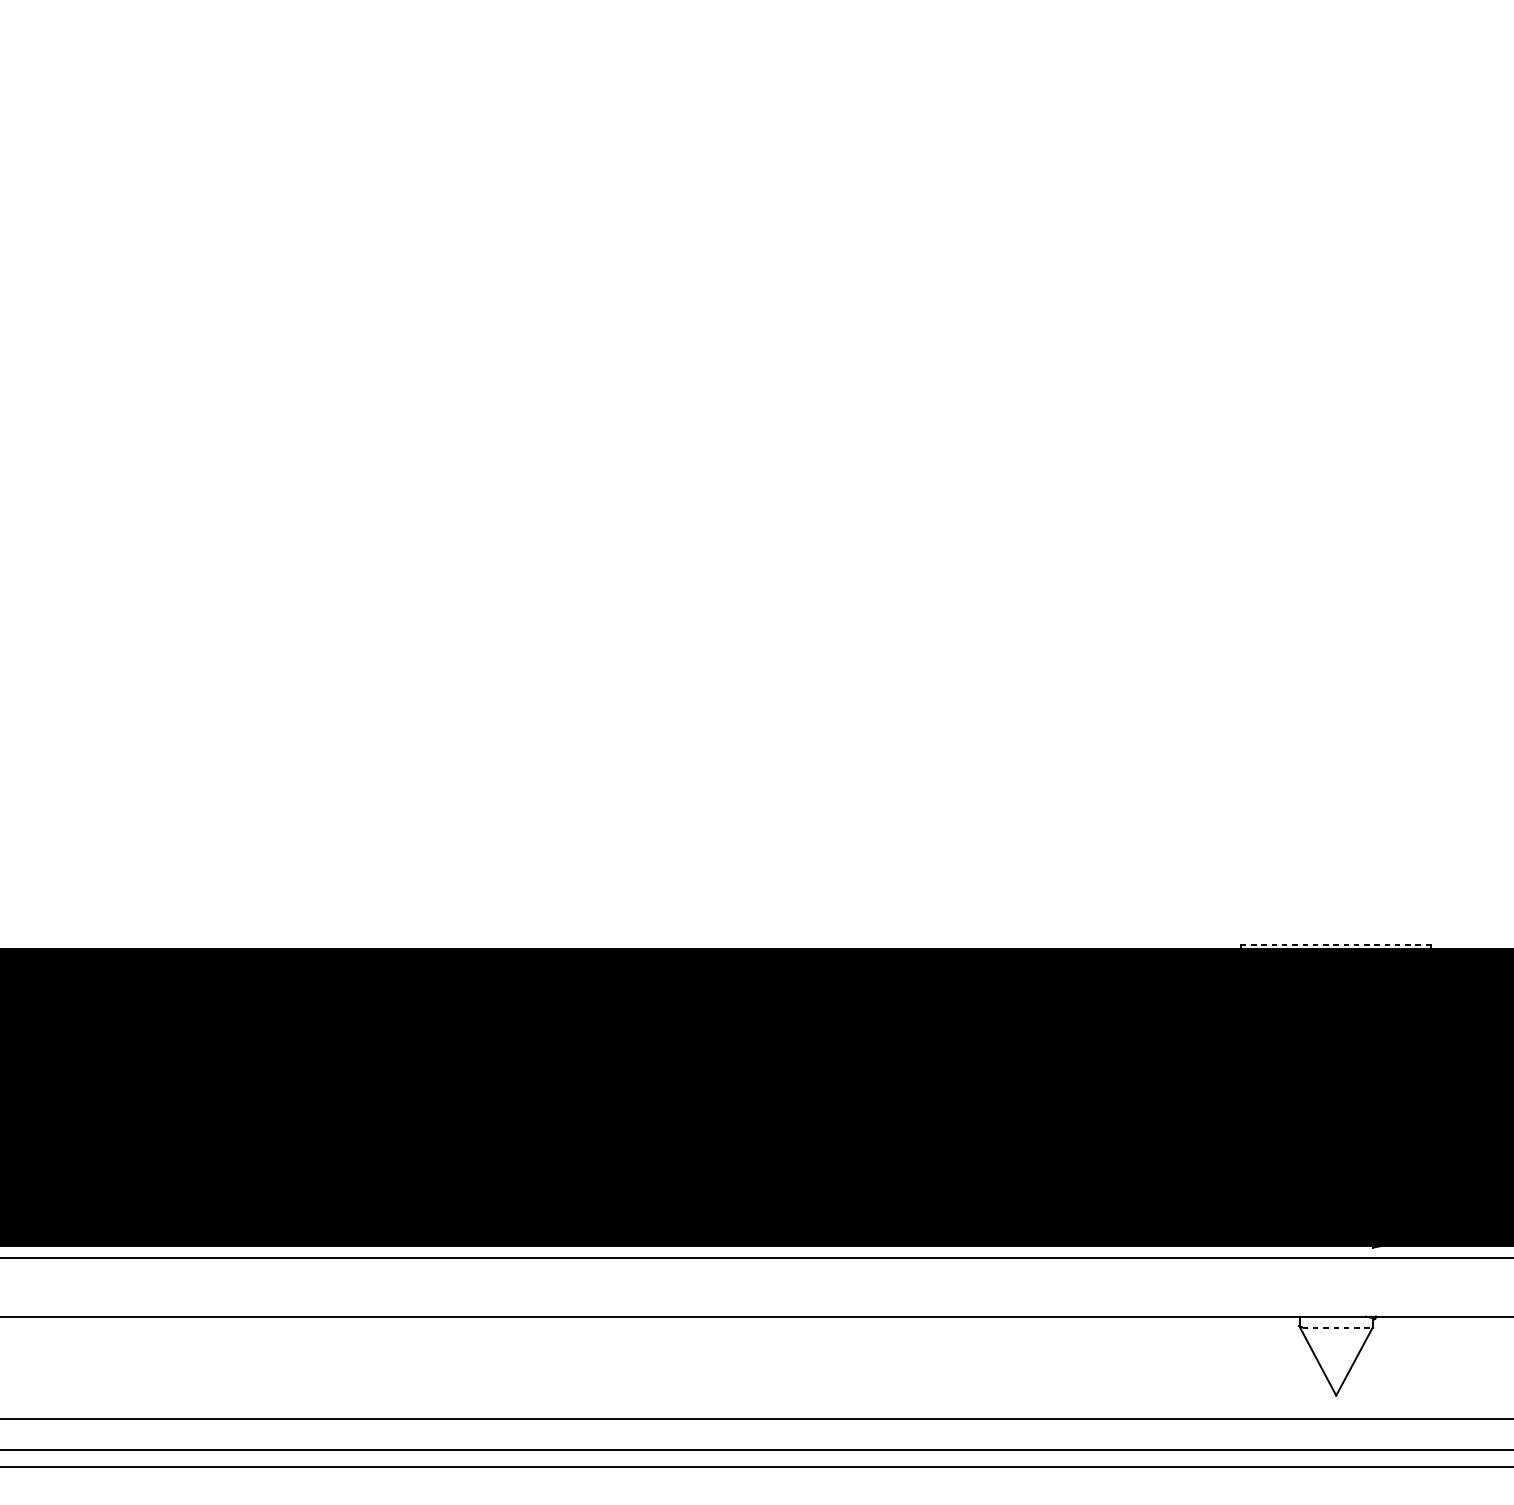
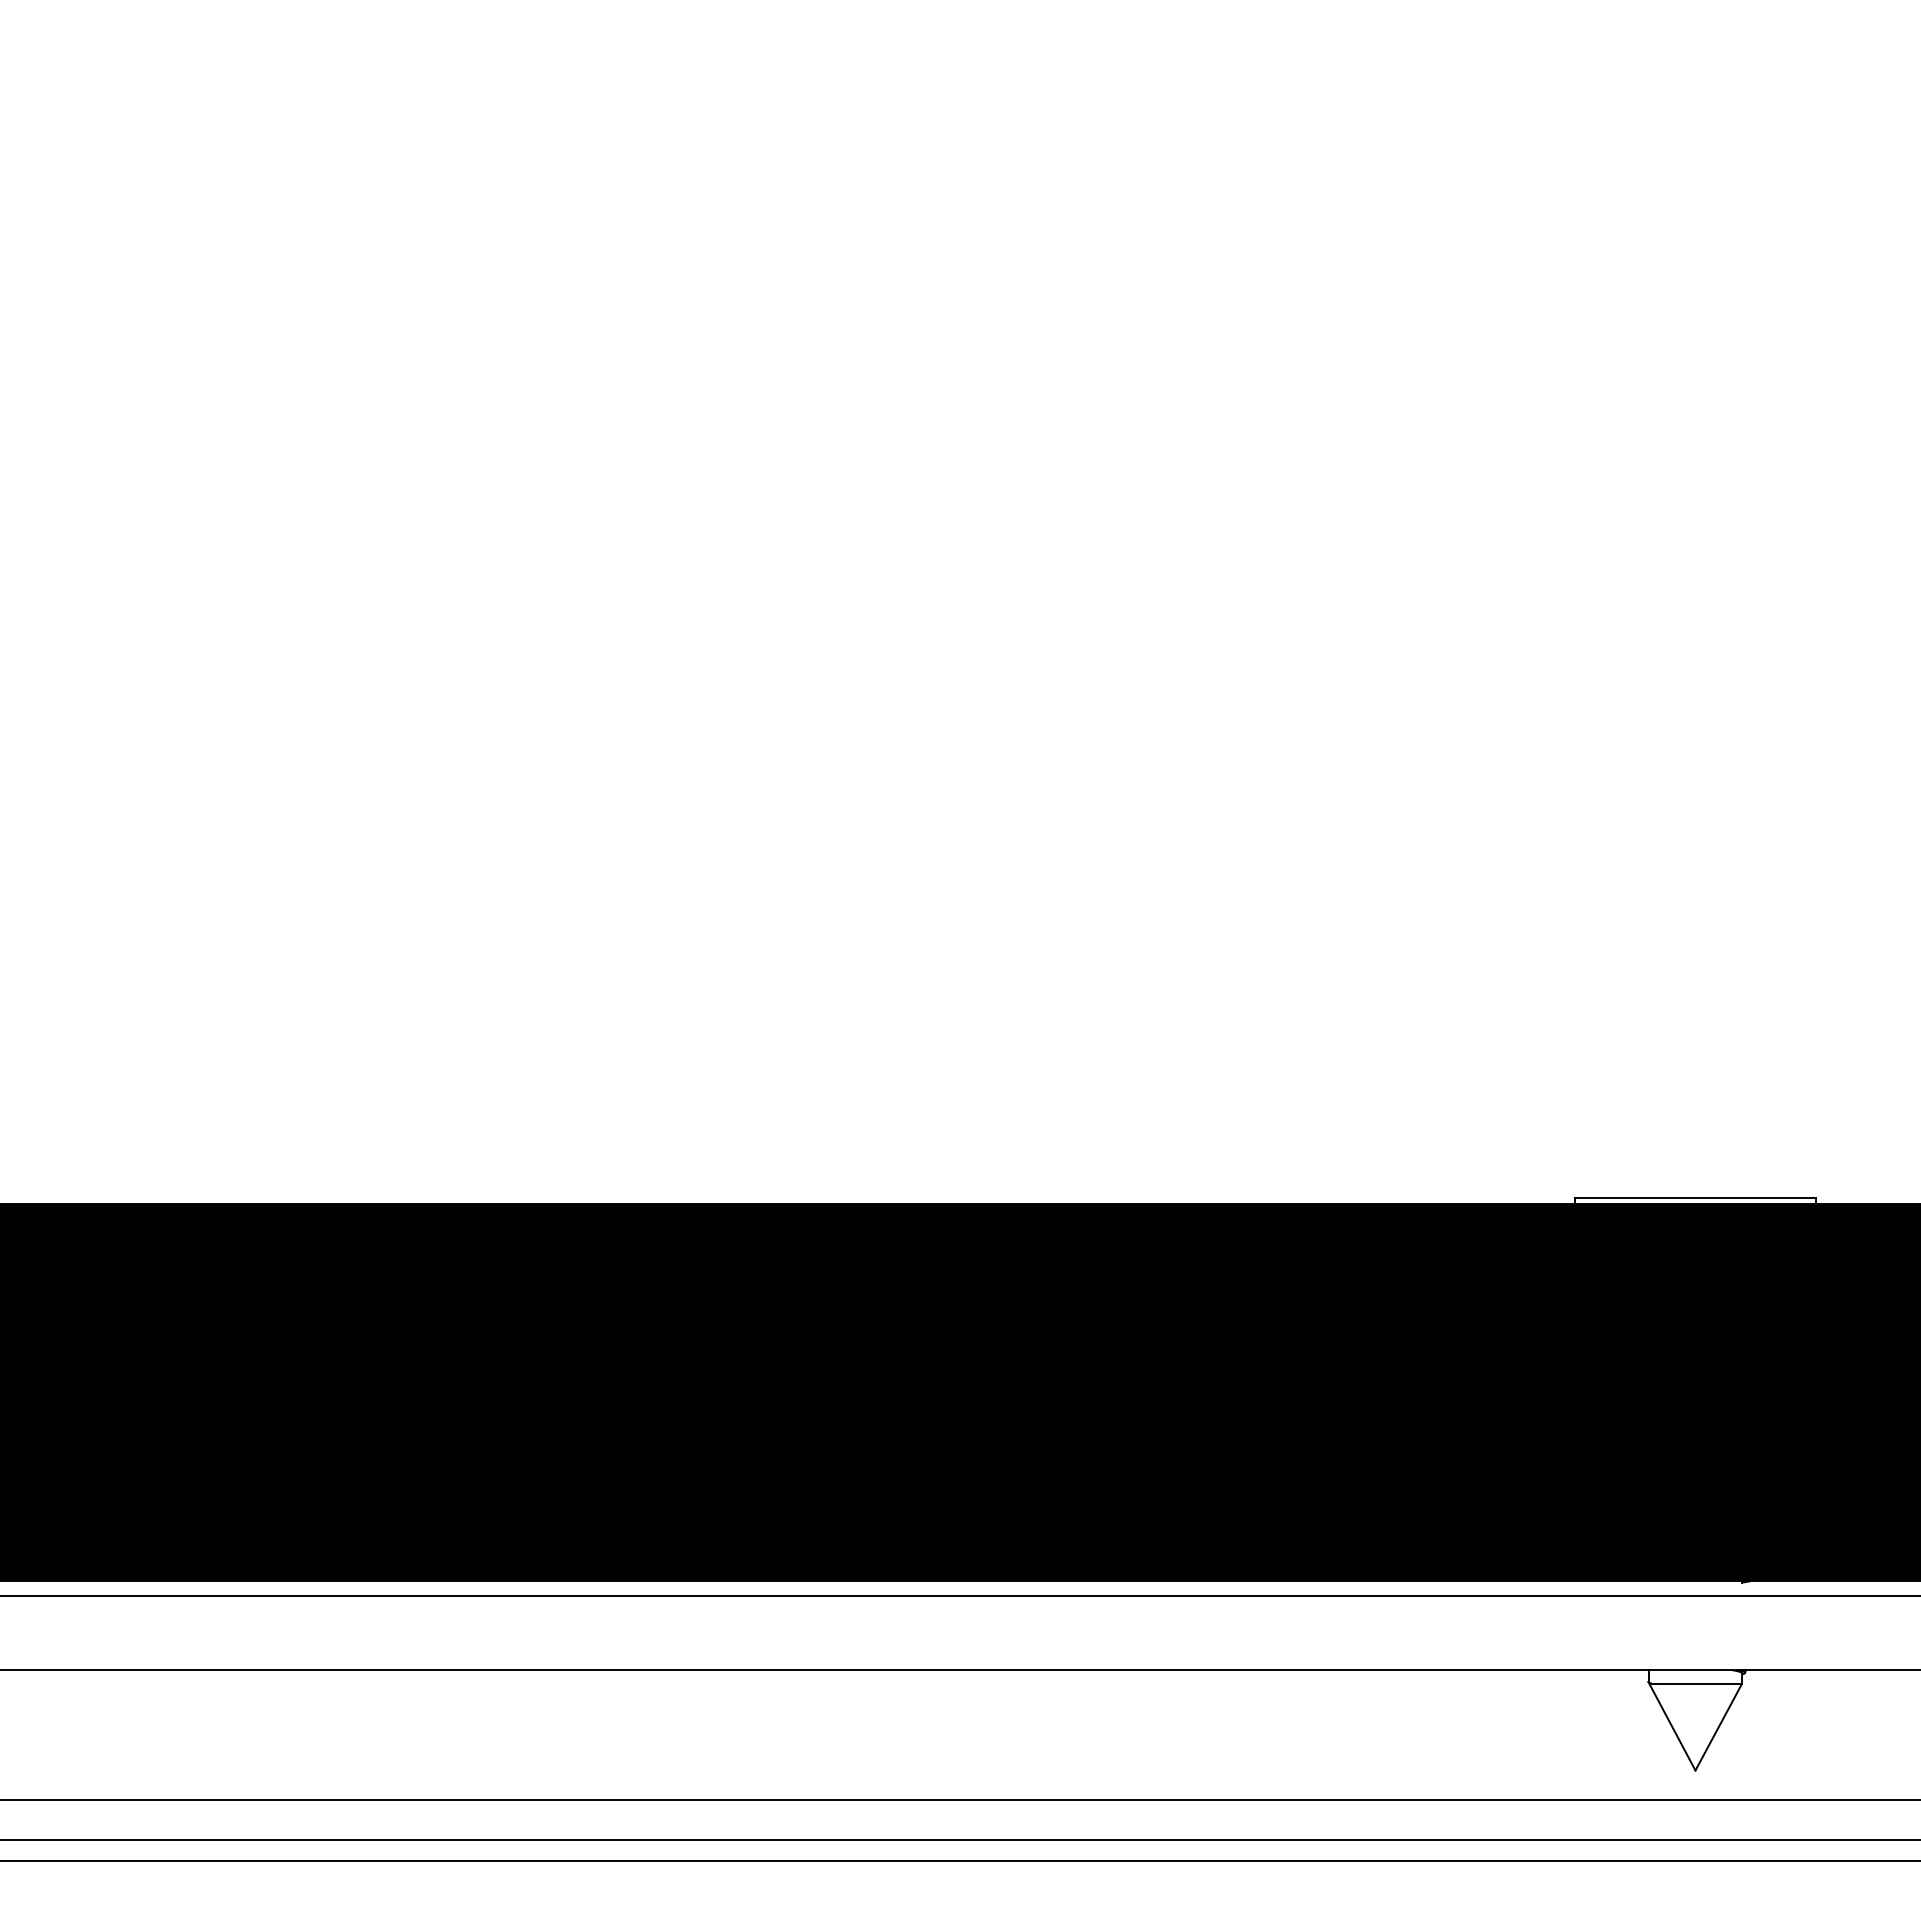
line: (1336, 944) -> (1695, 1198), dashed -> solid
line: (1337, 1327) -> (1697, 1684), dashed -> solid

